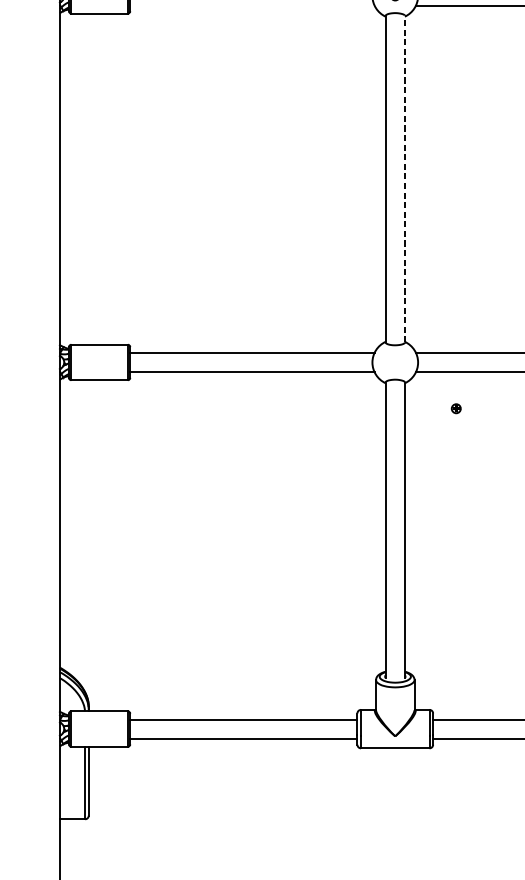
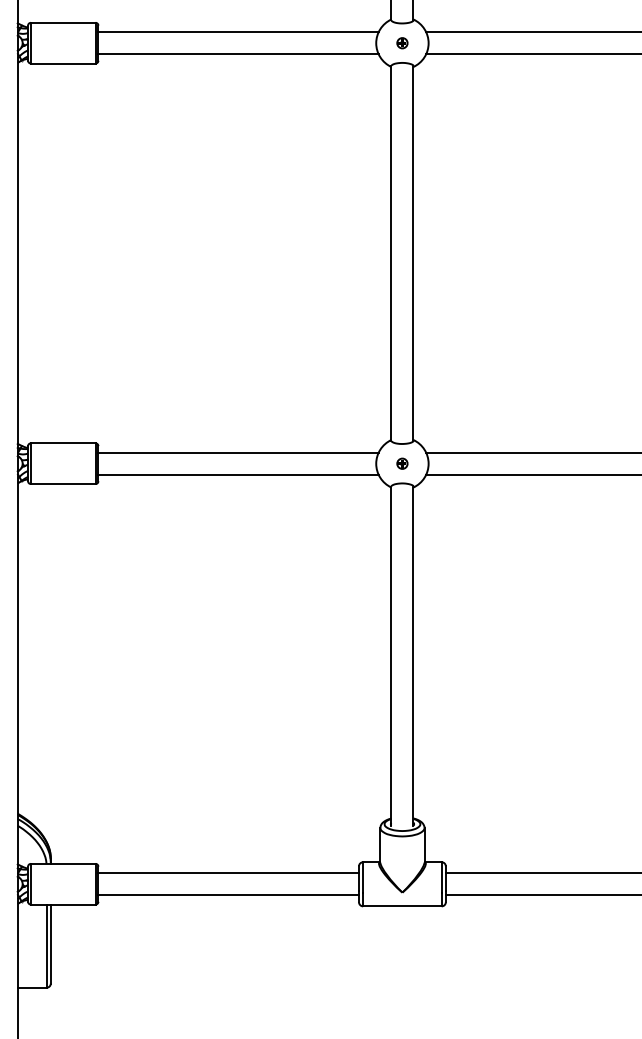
line: (252, 5) -> (238, 54), added
line: (404, 178) -> (413, 252), dashed -> solid
part: (456, 408) -> (402, 463), moved

